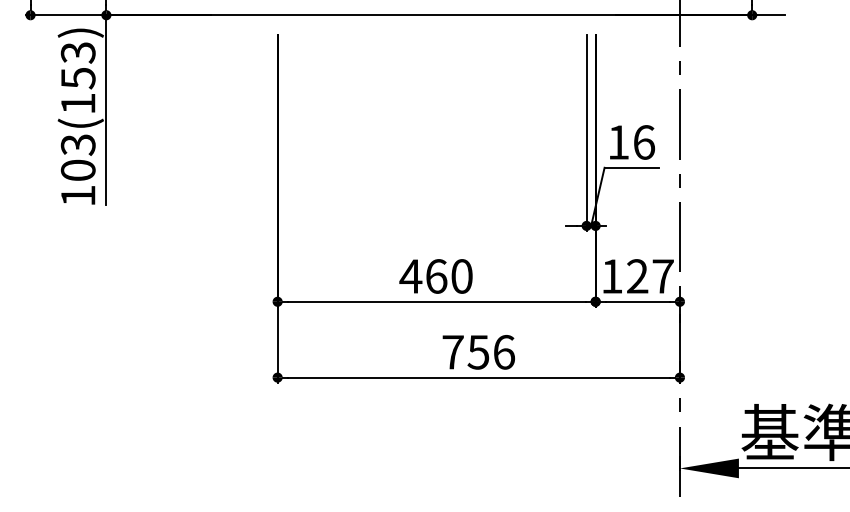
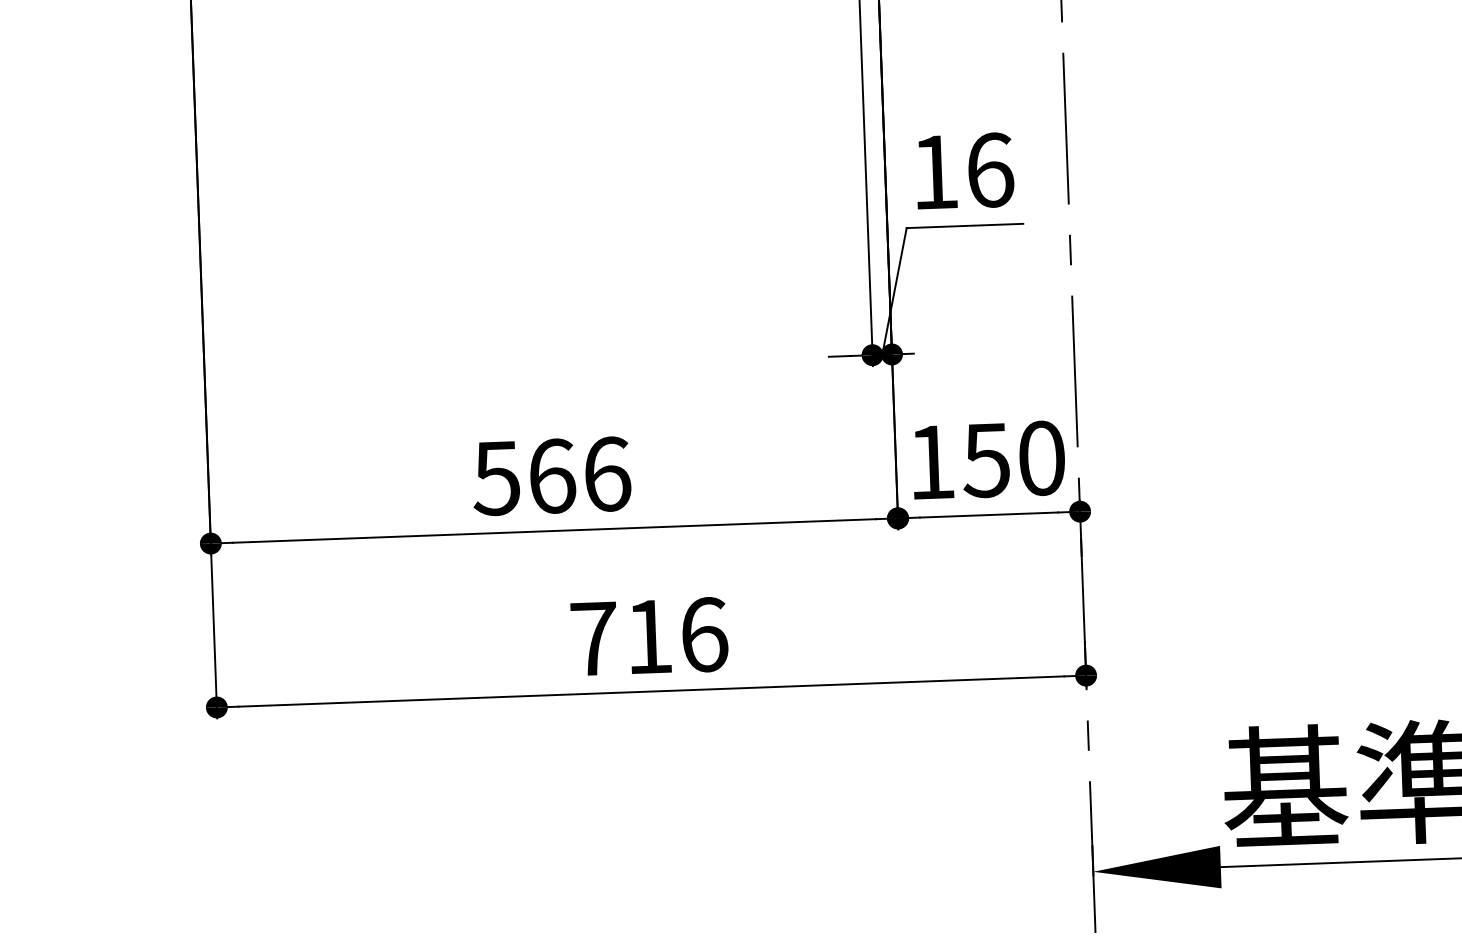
text: (435, 276) -> (549, 476), 460 -> 566
text: (649, 276) -> (1012, 459), 127 -> 150
text: (478, 352) -> (648, 637), 756 -> 716

